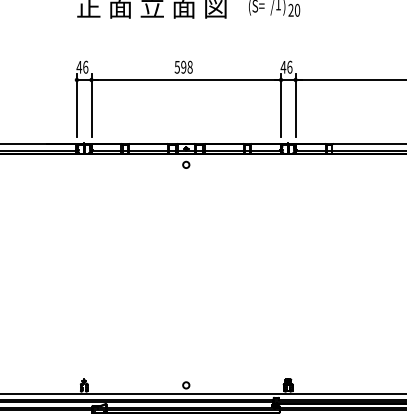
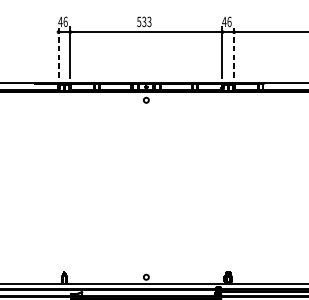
text: (186, 66) -> (146, 21), 598 -> 533
line: (76, 105) -> (58, 52), solid -> dashed
line: (295, 105) -> (234, 52), solid -> dashed

